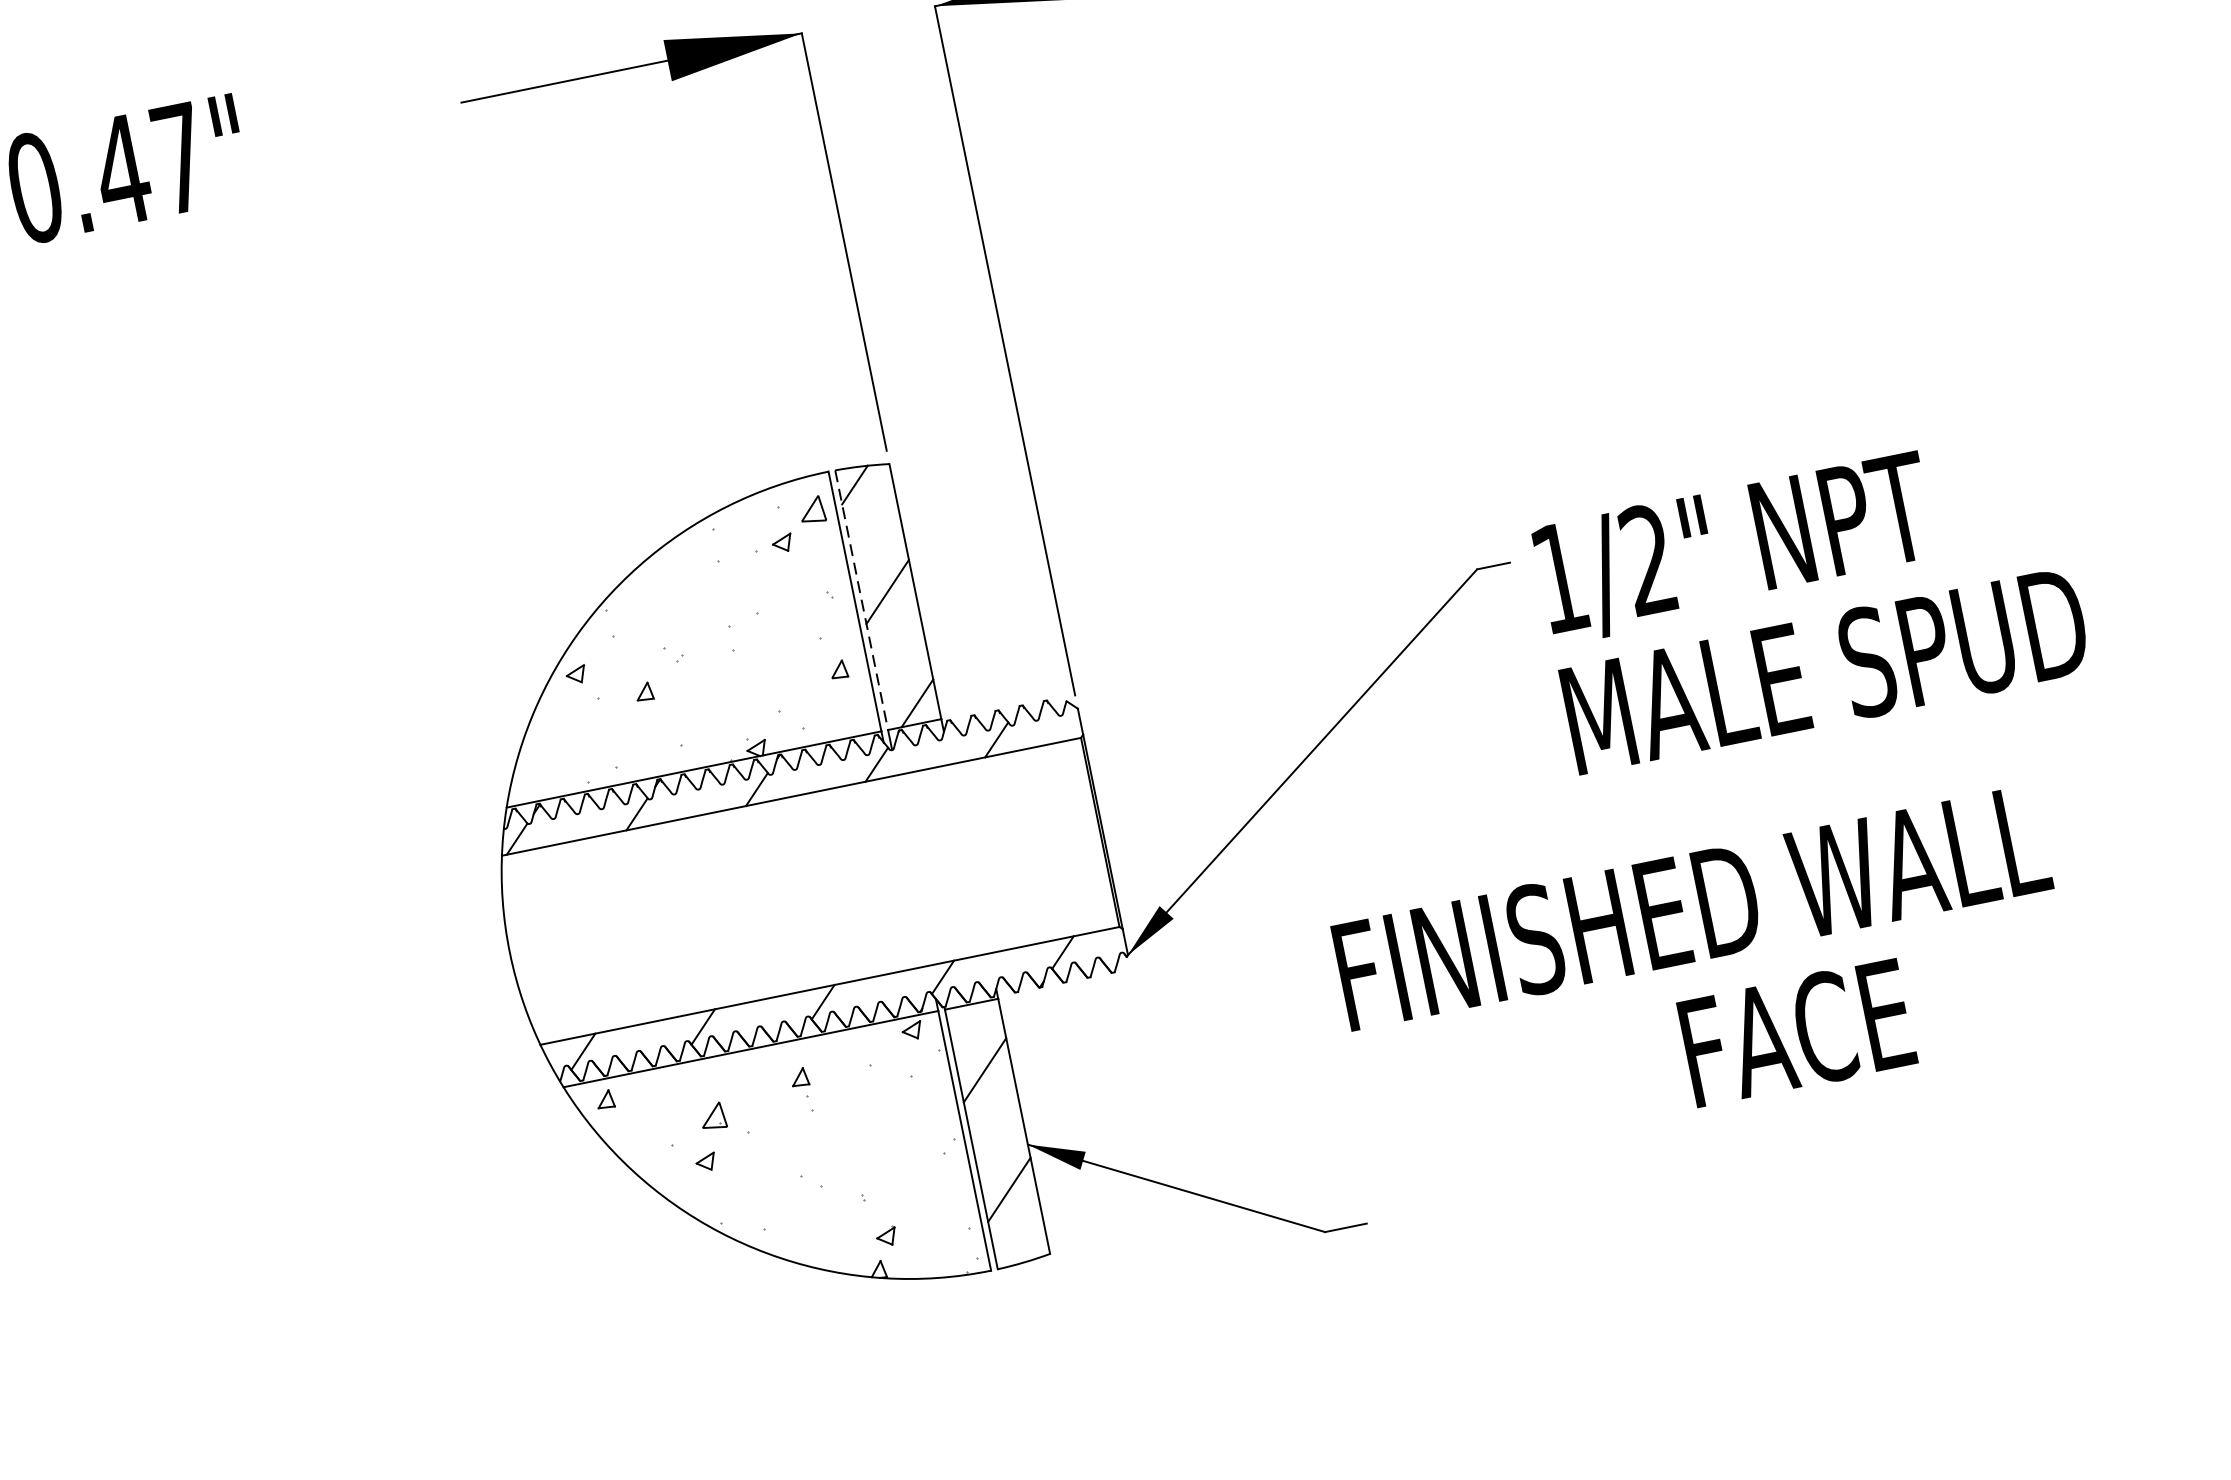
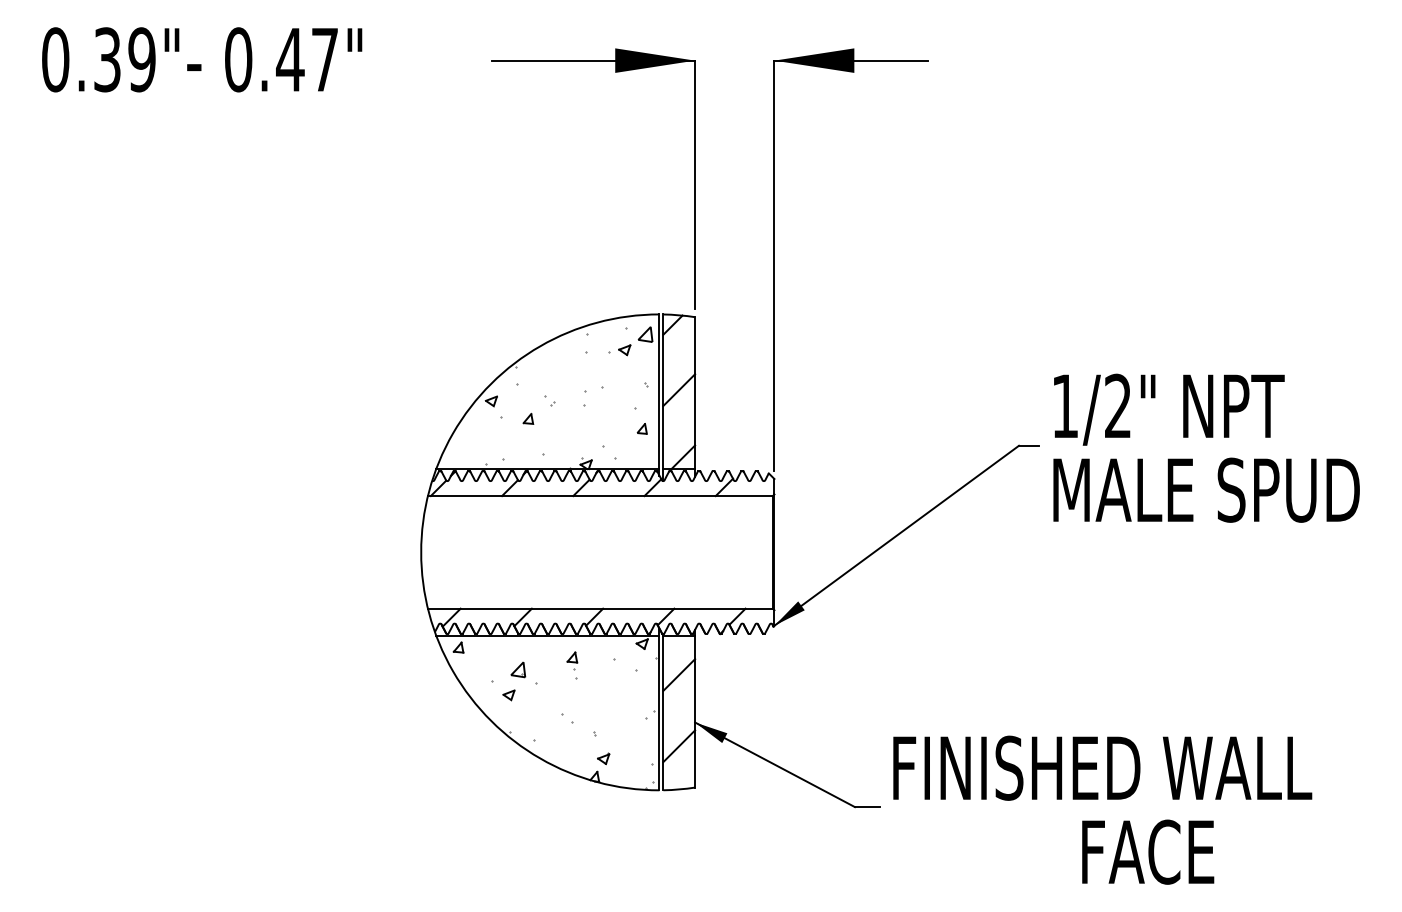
text: (1811, 598) -> (1206, 447), moved
line: (862, 601) -> (663, 392), dashed -> solid
text: (1706, 976) -> (1102, 809), moved

